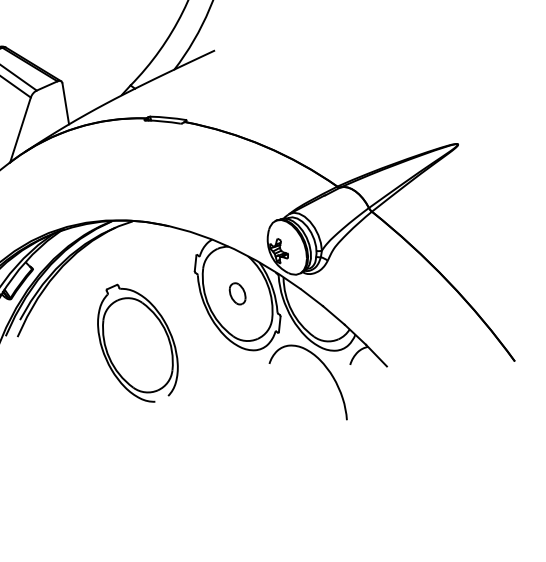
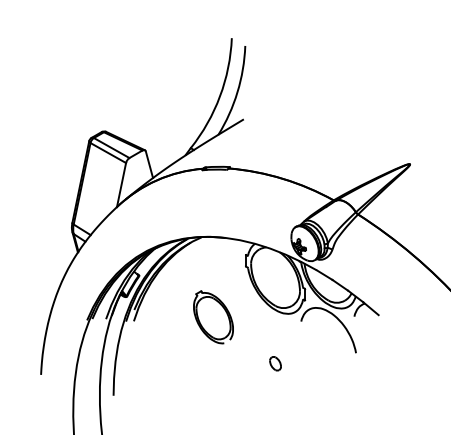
part: (237, 293) -> (275, 363), moved
part: (138, 343) -> (213, 317), size x0.7

